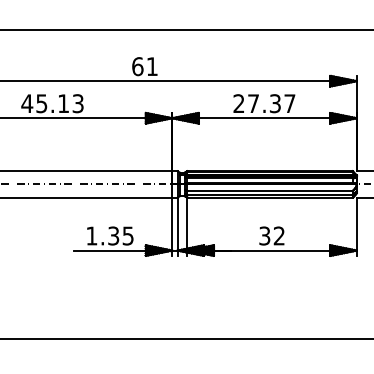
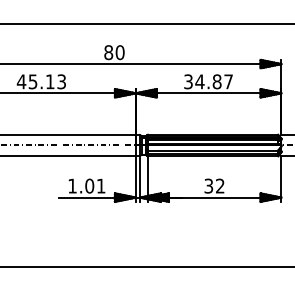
text: (145, 66) -> (114, 52), 61 -> 80
text: (256, 103) -> (202, 81), 27.37 -> 34.87
text: (121, 235) -> (95, 185), 1.35 -> 1.01

